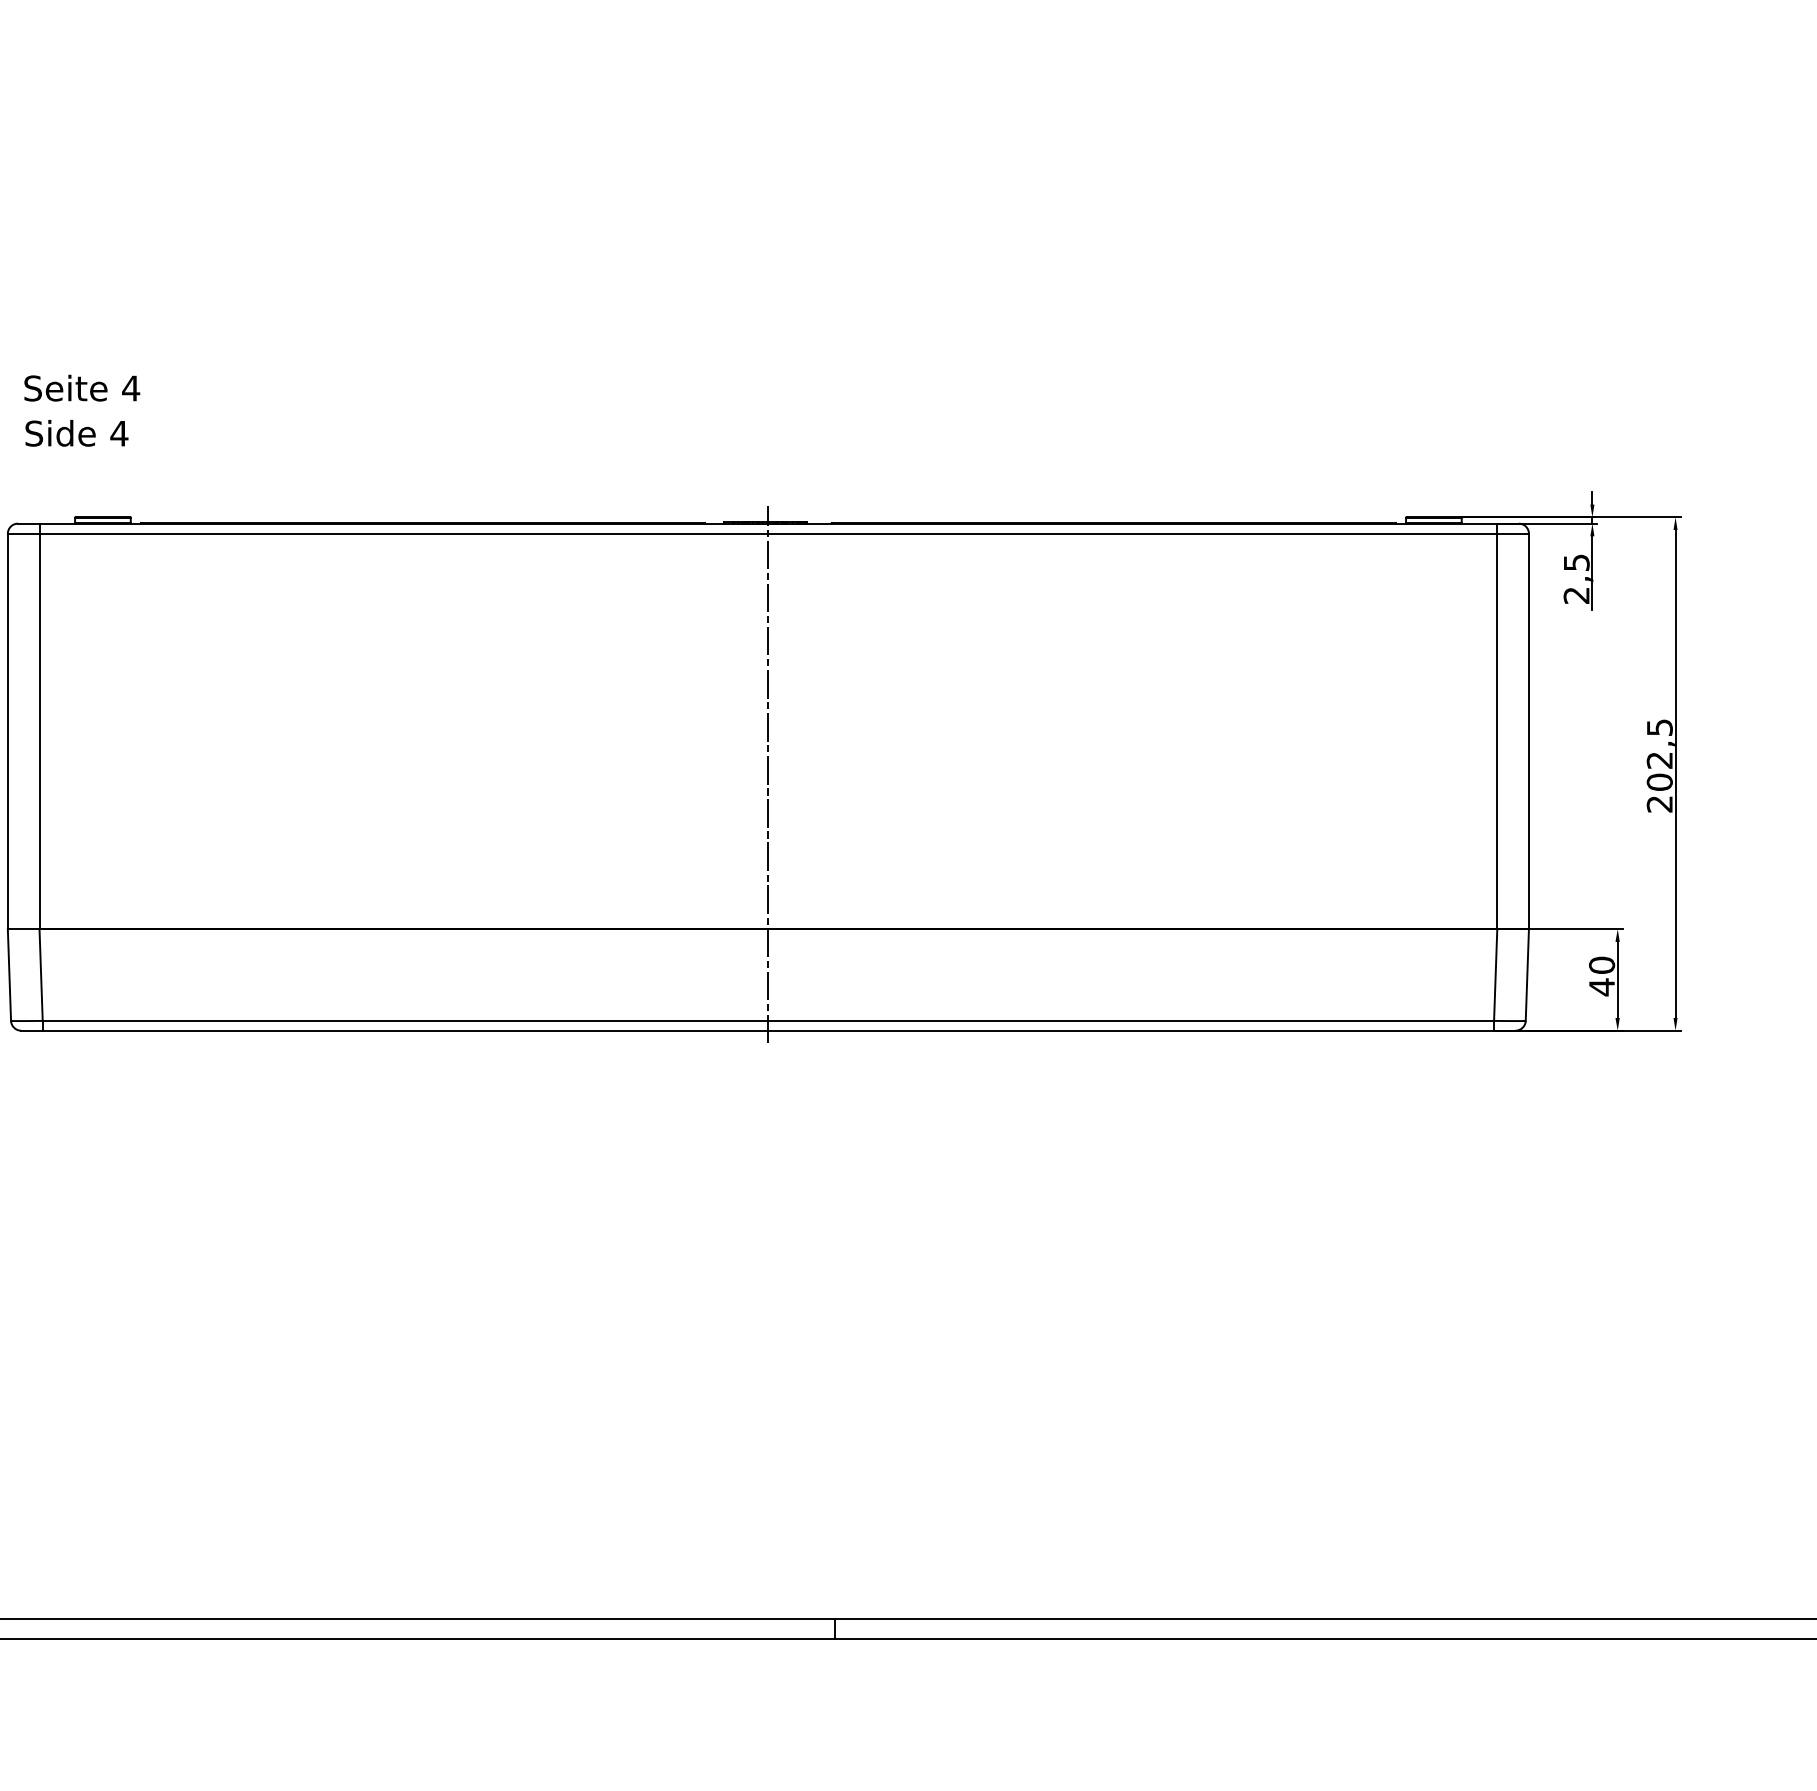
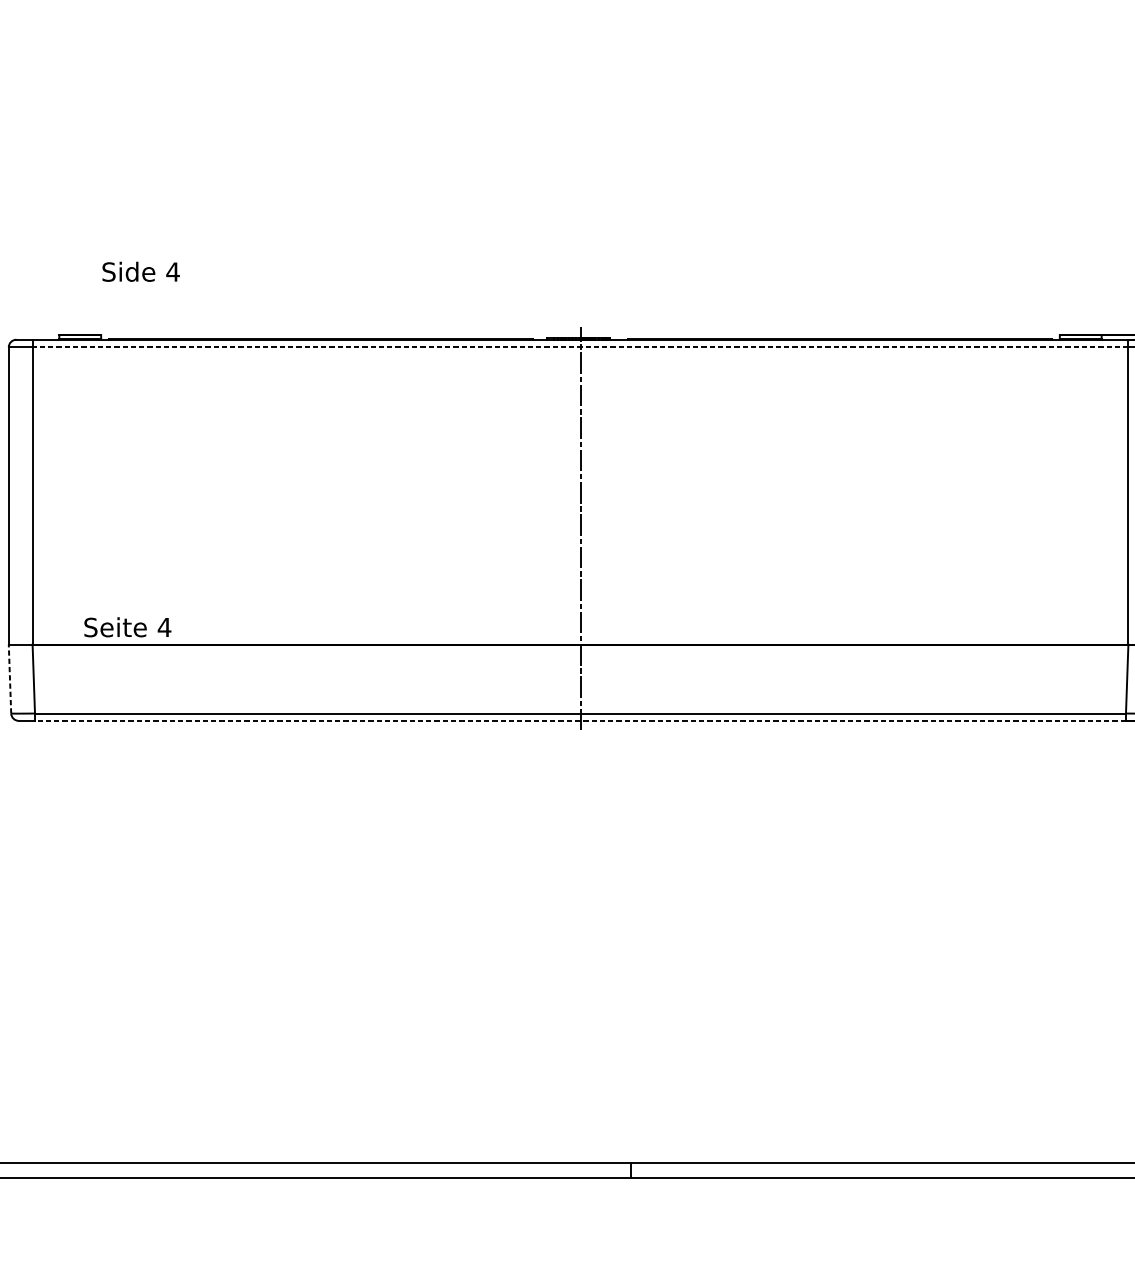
text: (82, 387) -> (128, 626), moved
text: (76, 433) -> (140, 271), moved
line: (768, 533) -> (580, 347), solid -> dashed
line: (9, 975) -> (10, 679), solid -> dashed
line: (768, 1030) -> (580, 720), solid -> dashed

